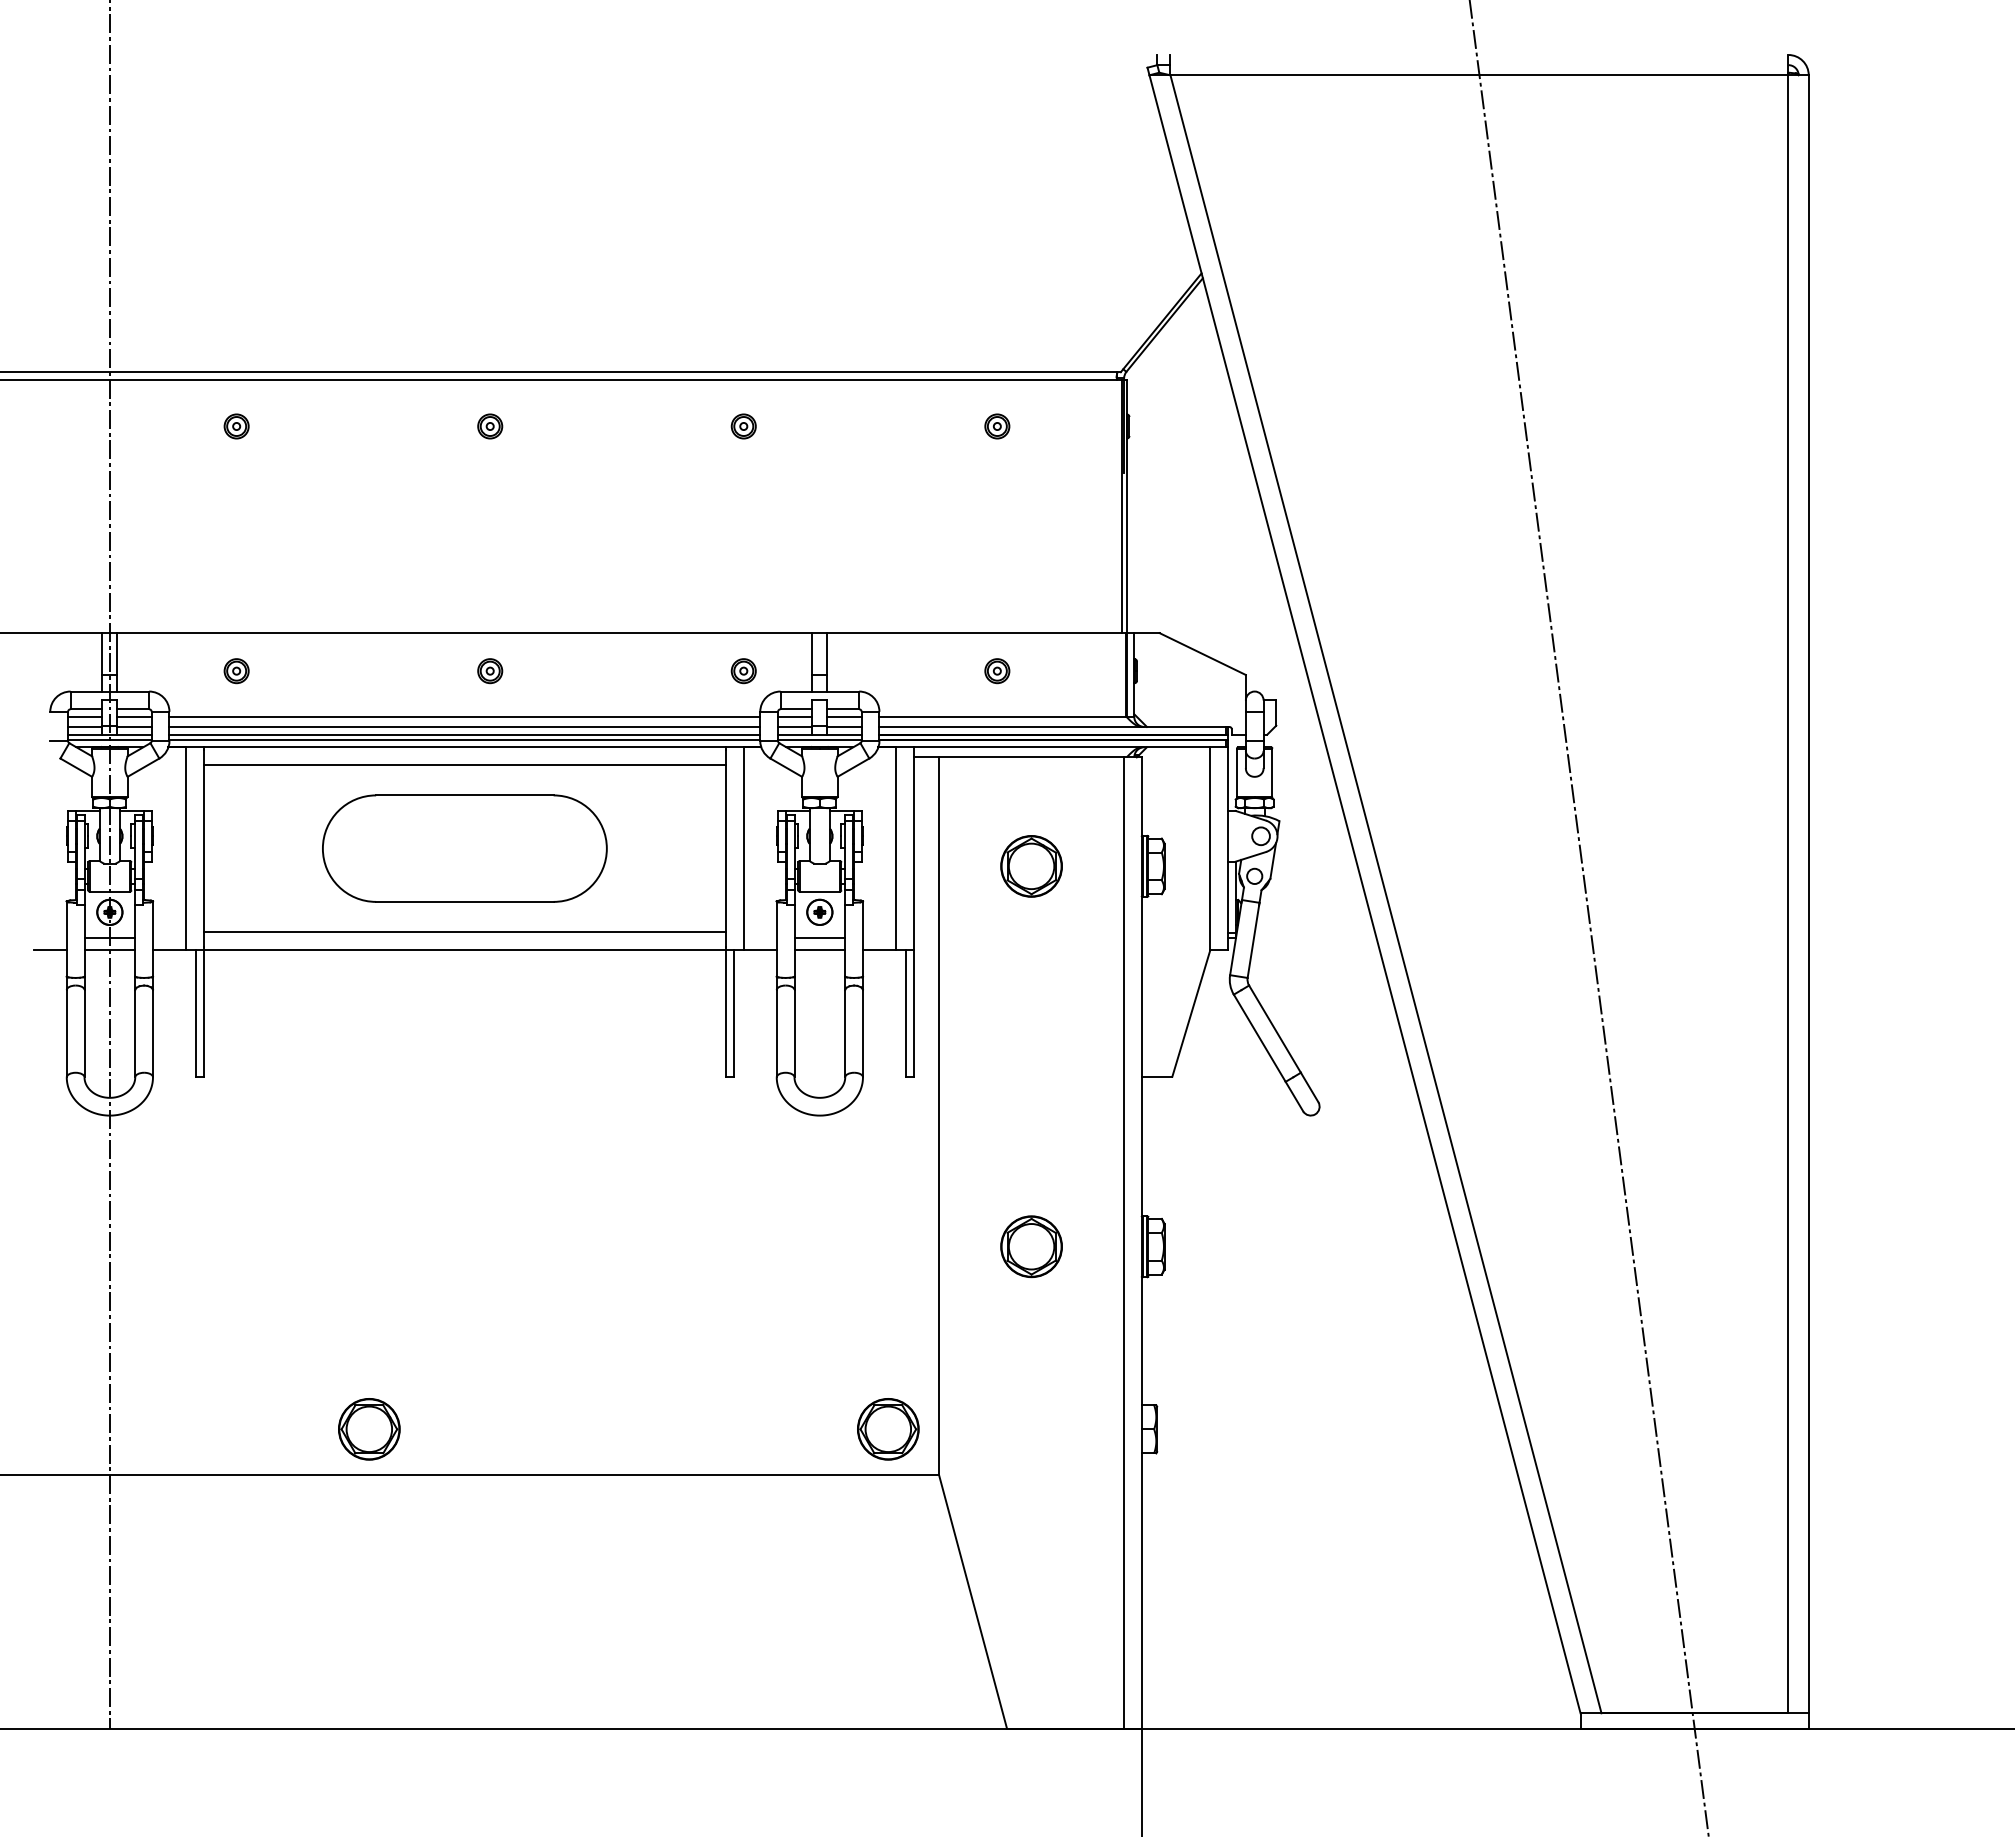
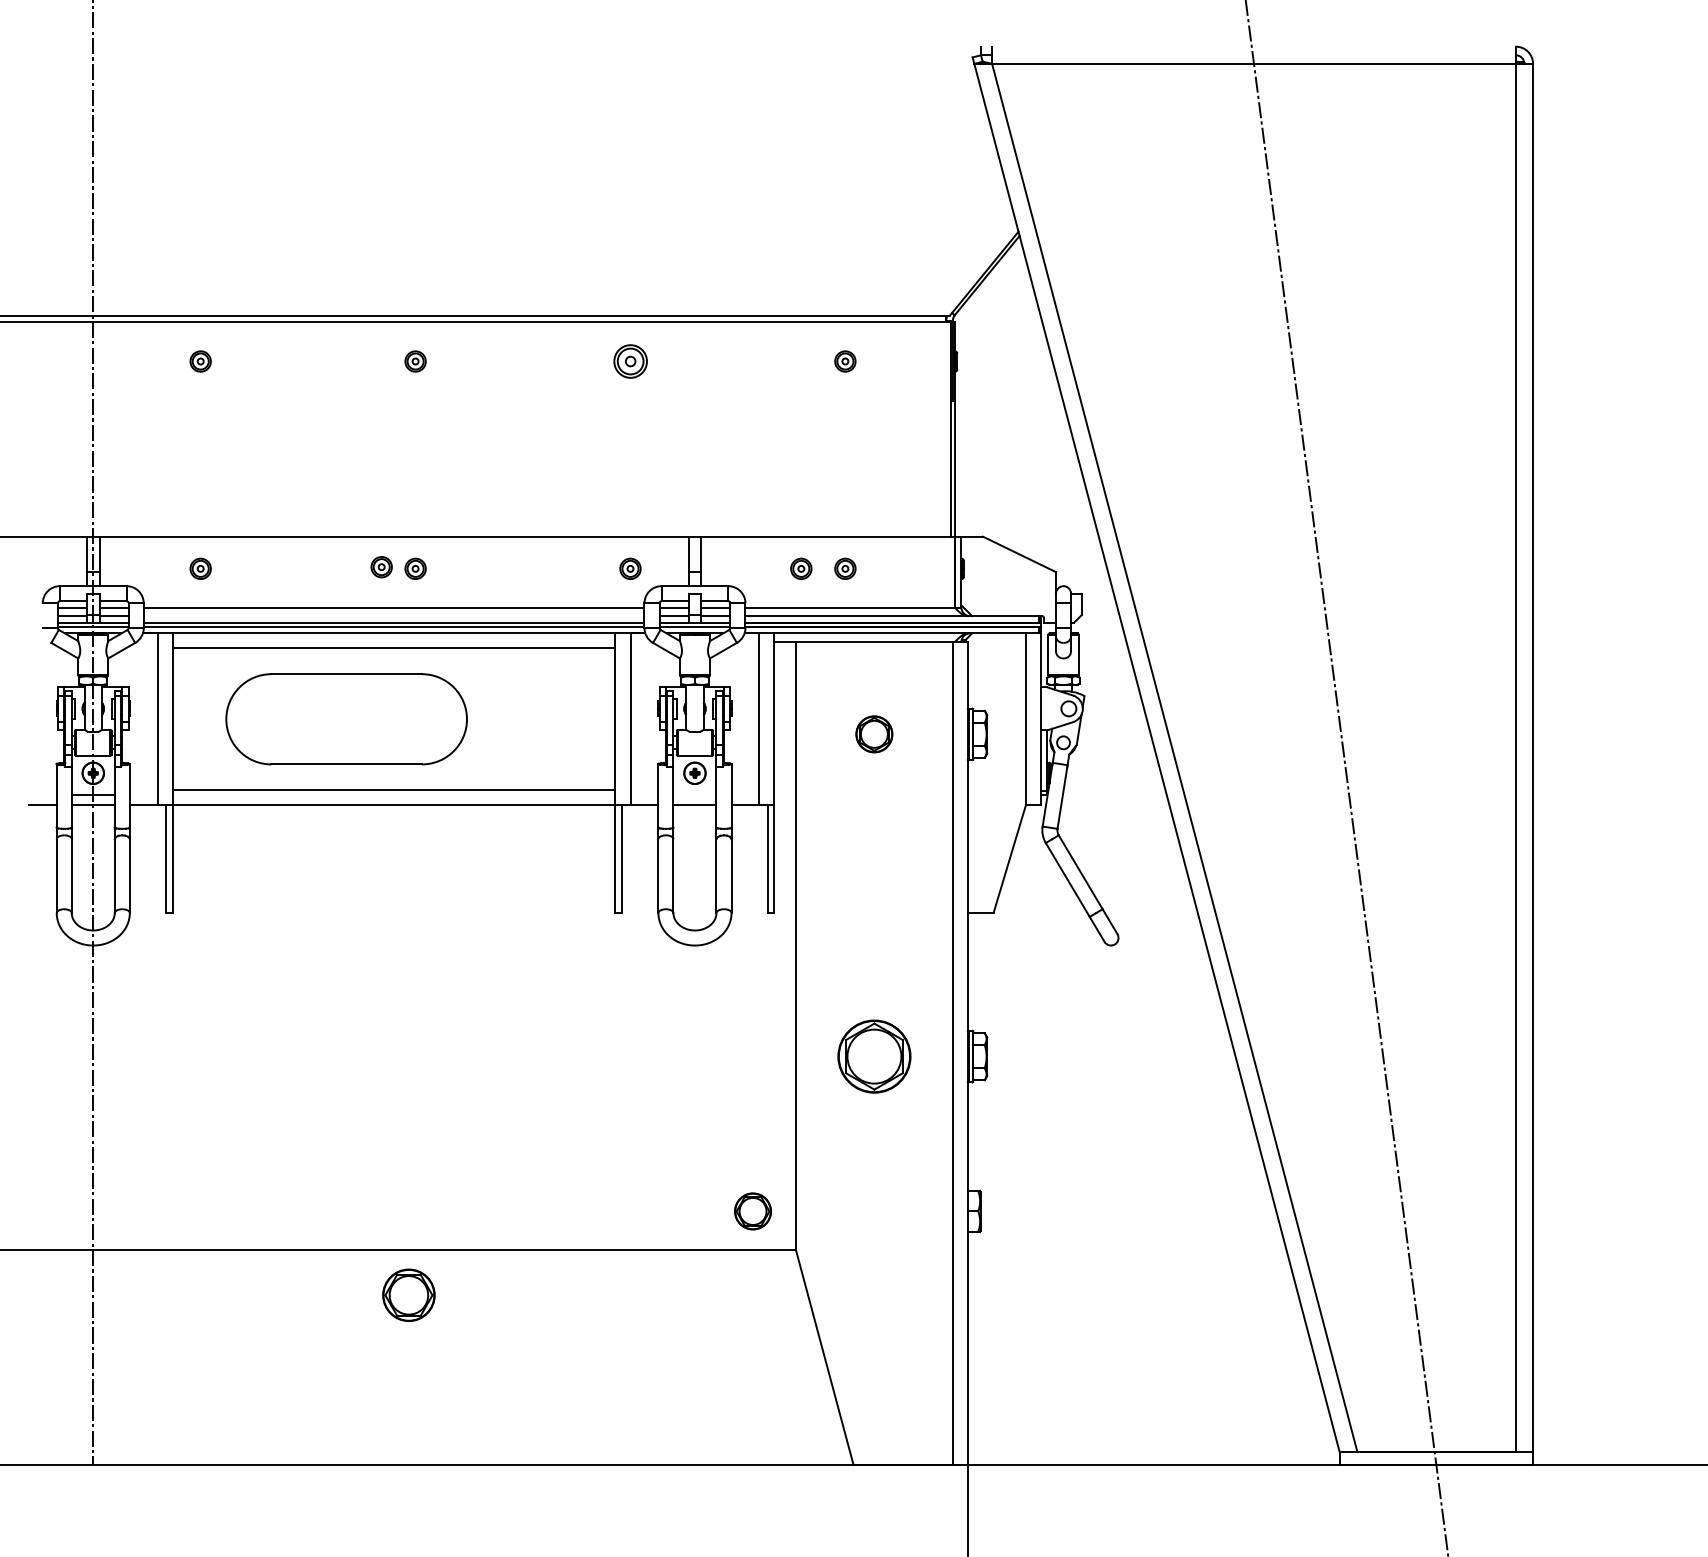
part: (743, 426) -> (630, 361), size x1.6
part: (450, 669) -> (381, 567), added
part: (945, 671) -> (801, 569), added
line: (464, 726) -> (393, 615), removed
part: (464, 848) -> (346, 719), moved
part: (1031, 866) -> (874, 734), size x0.7
line: (819, 937) -> (694, 794), removed
part: (1031, 1246) -> (874, 1056), size x1.4
part: (369, 1429) -> (409, 1295), moved
part: (888, 1429) -> (753, 1211), size x0.7

